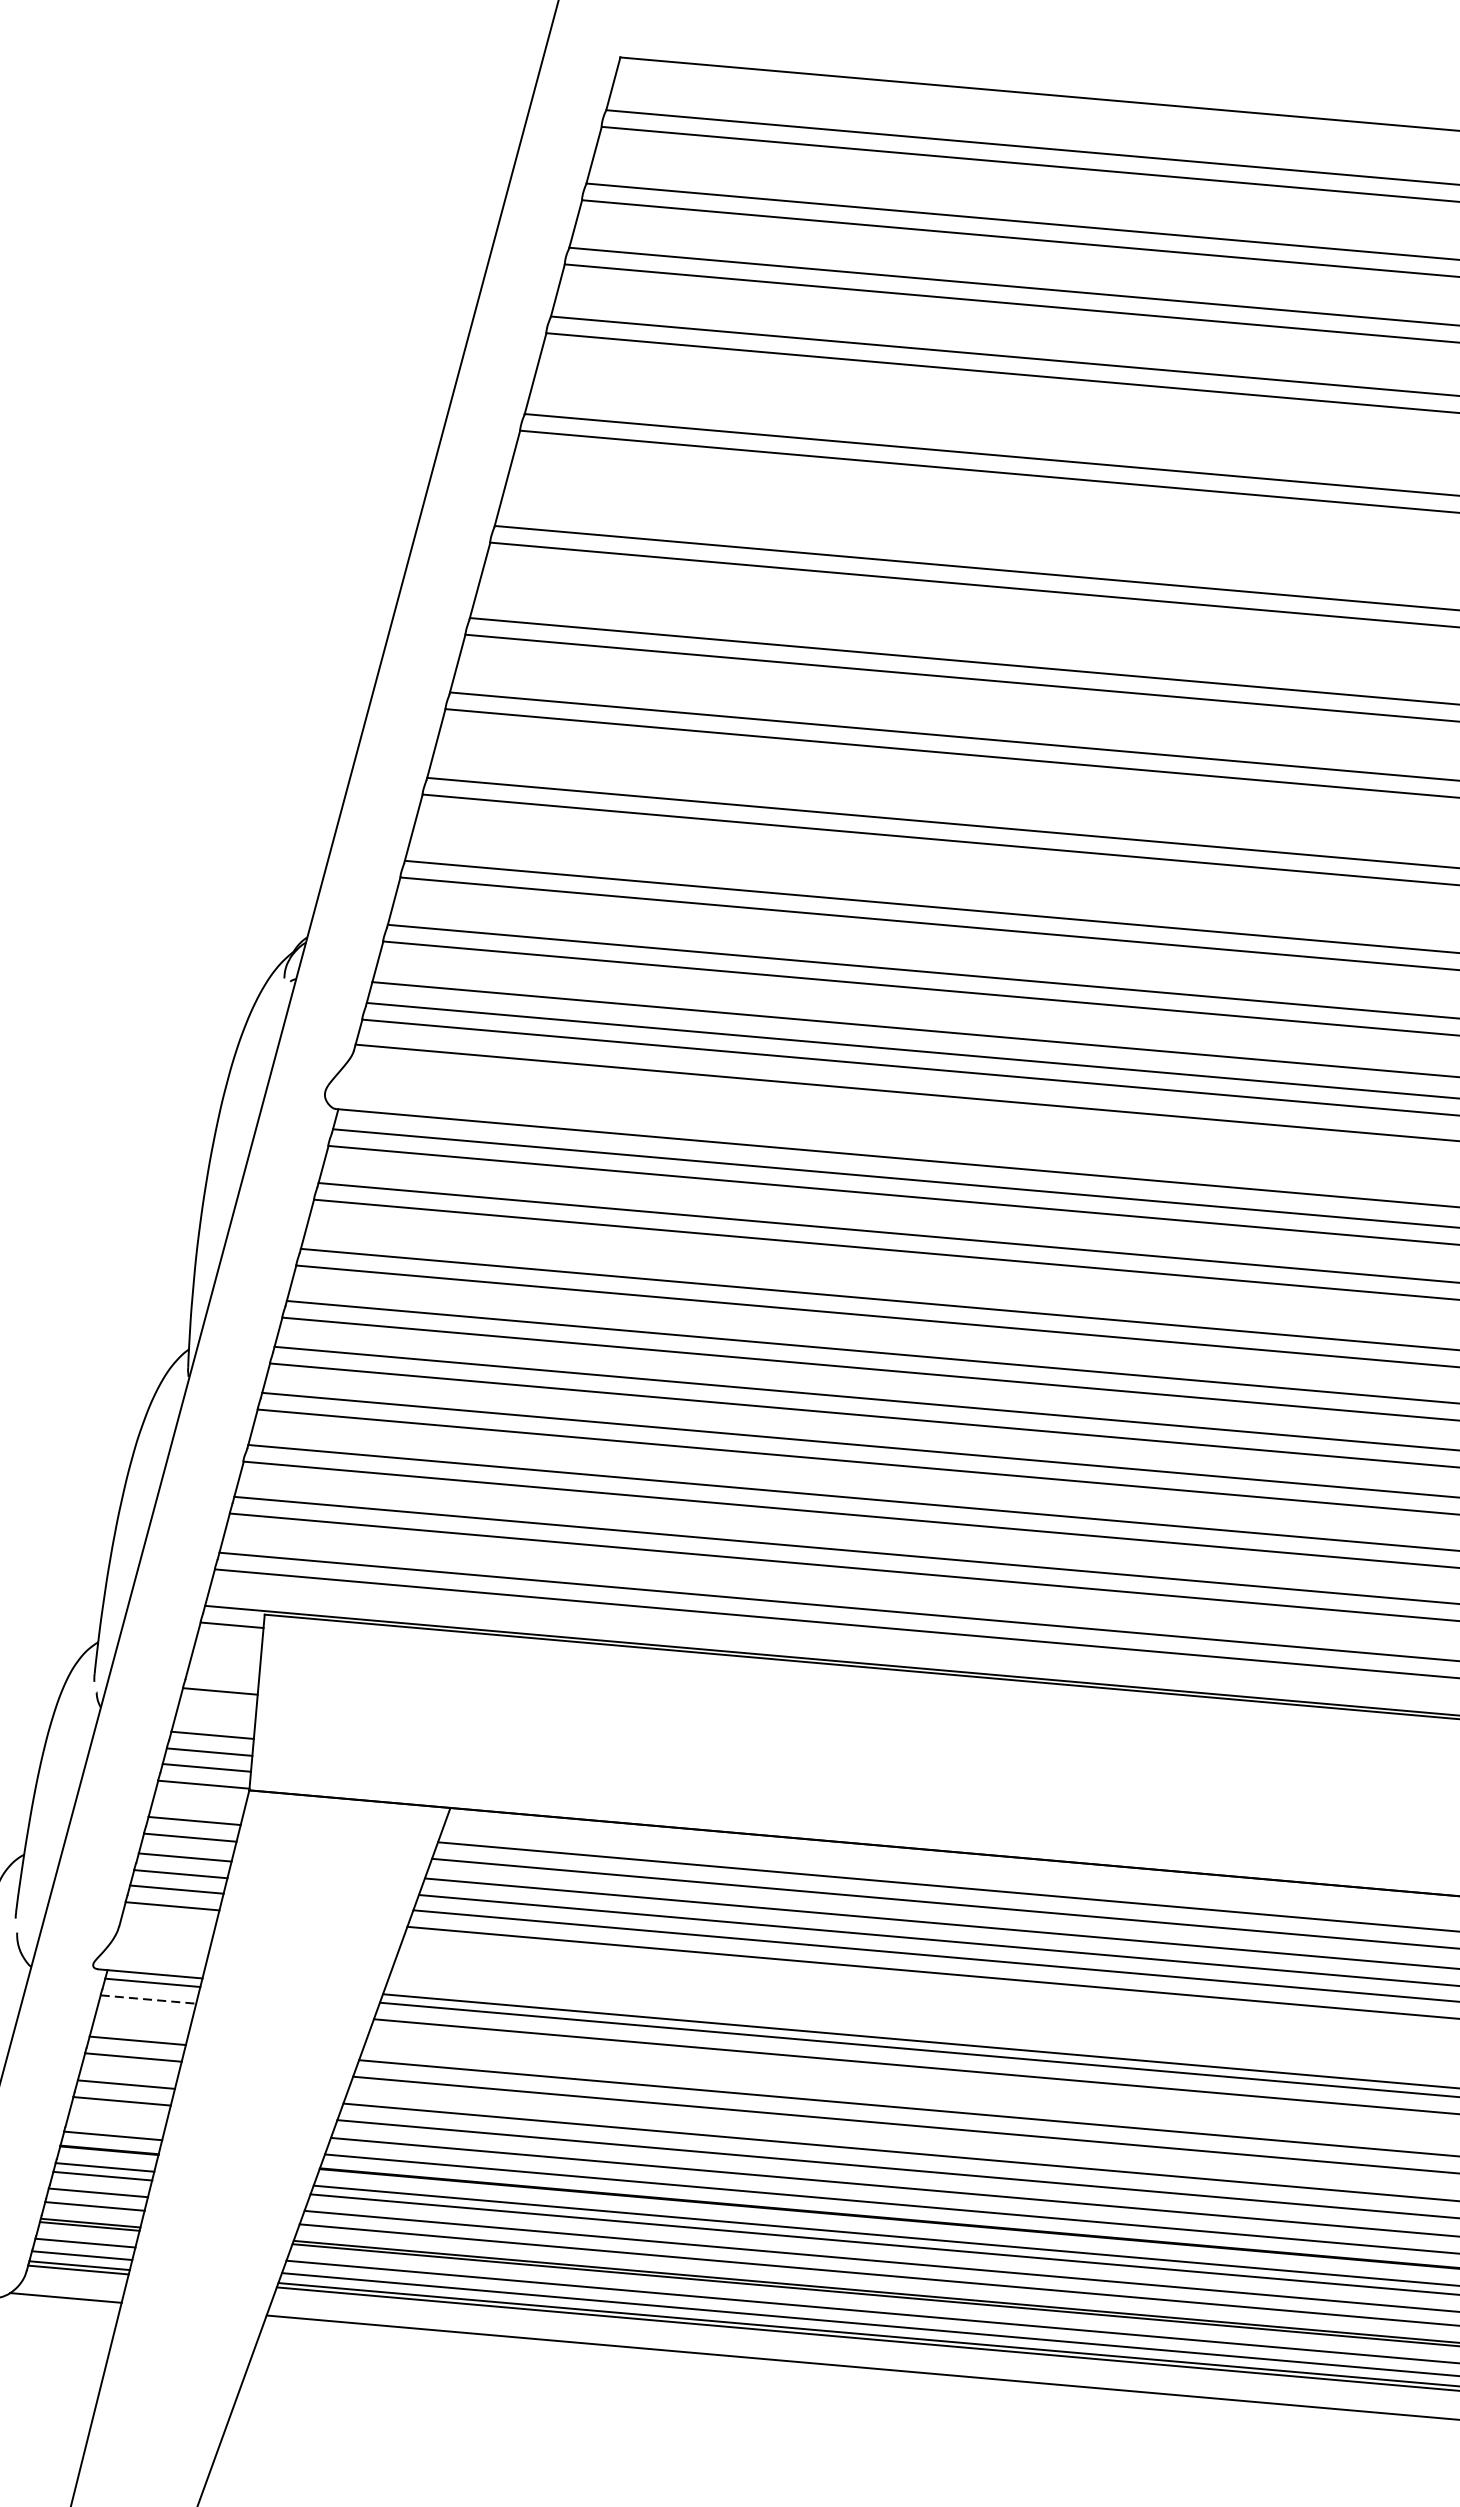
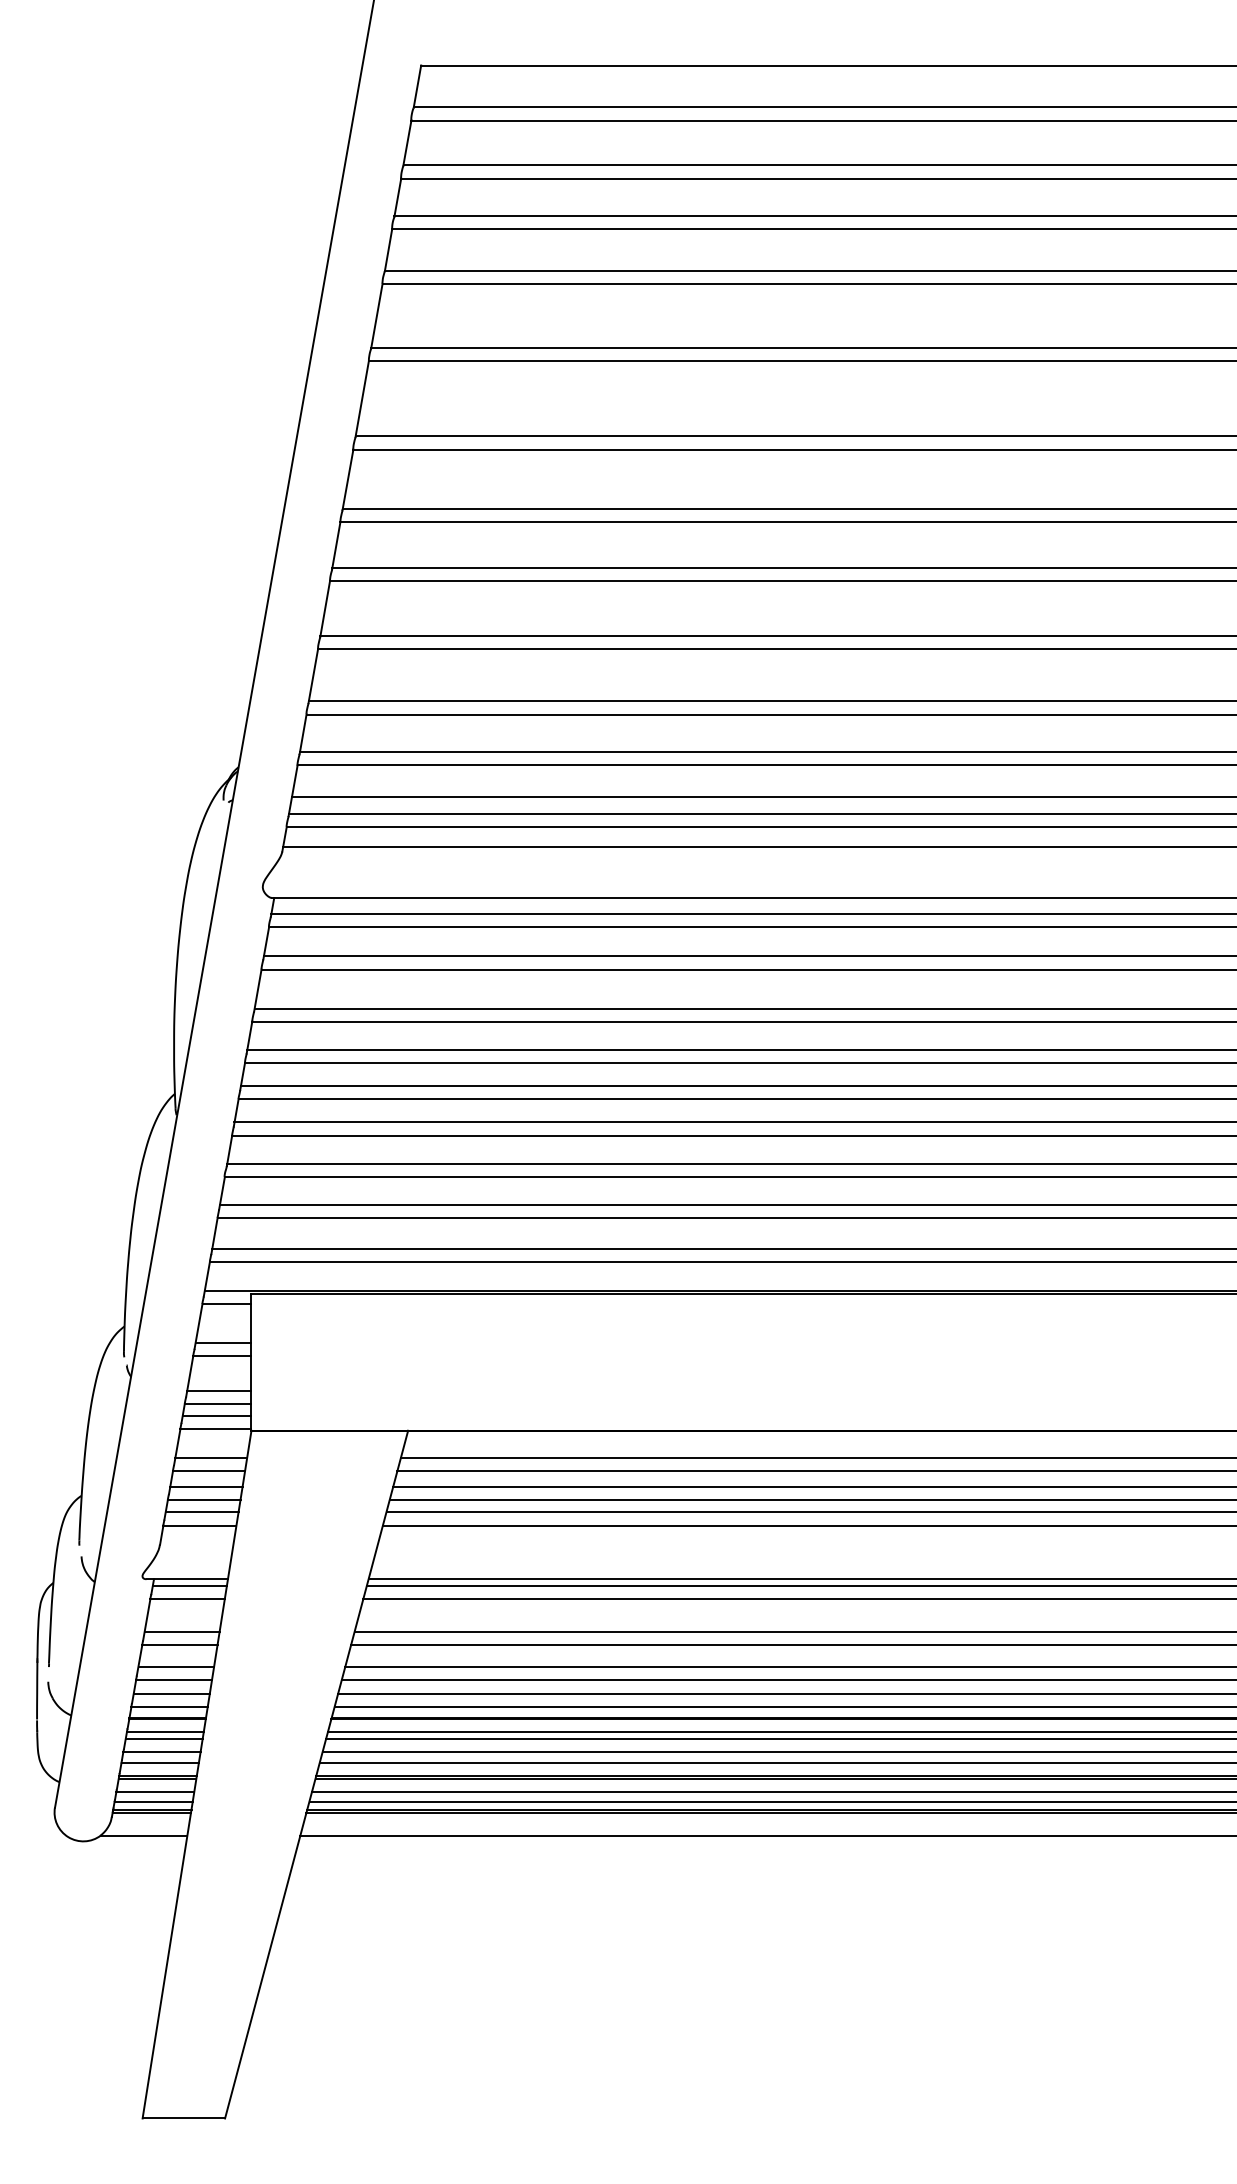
line: (223, 1673) -> (223, 1342), added
line: (149, 1999) -> (188, 1599), dashed -> solid
line: (117, 2118) -> (171, 1693), added

